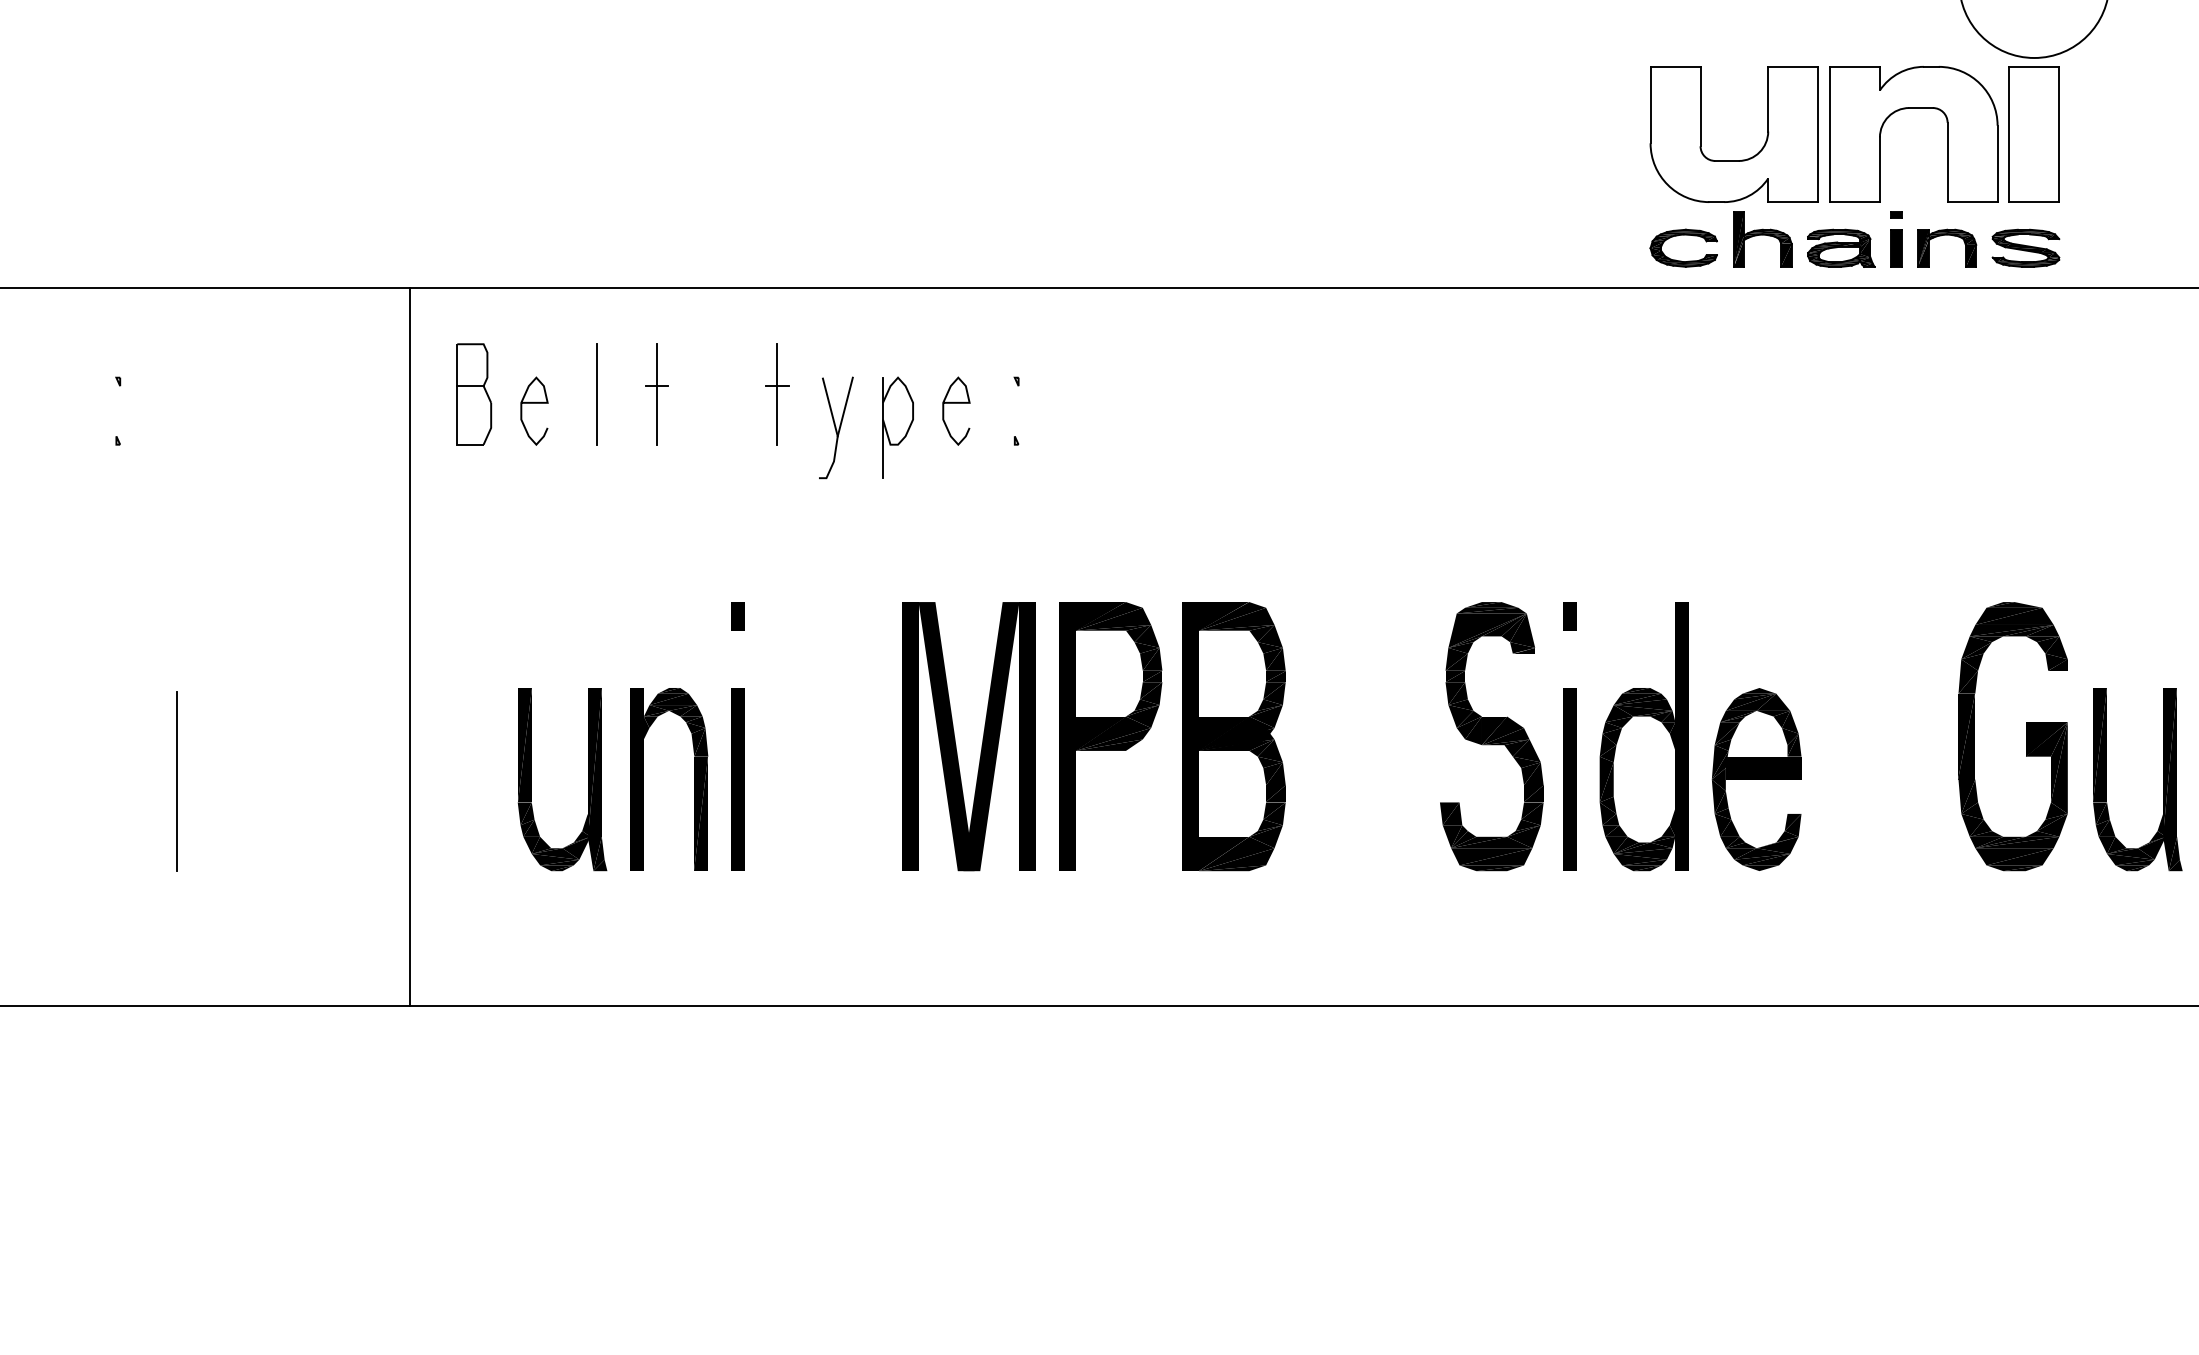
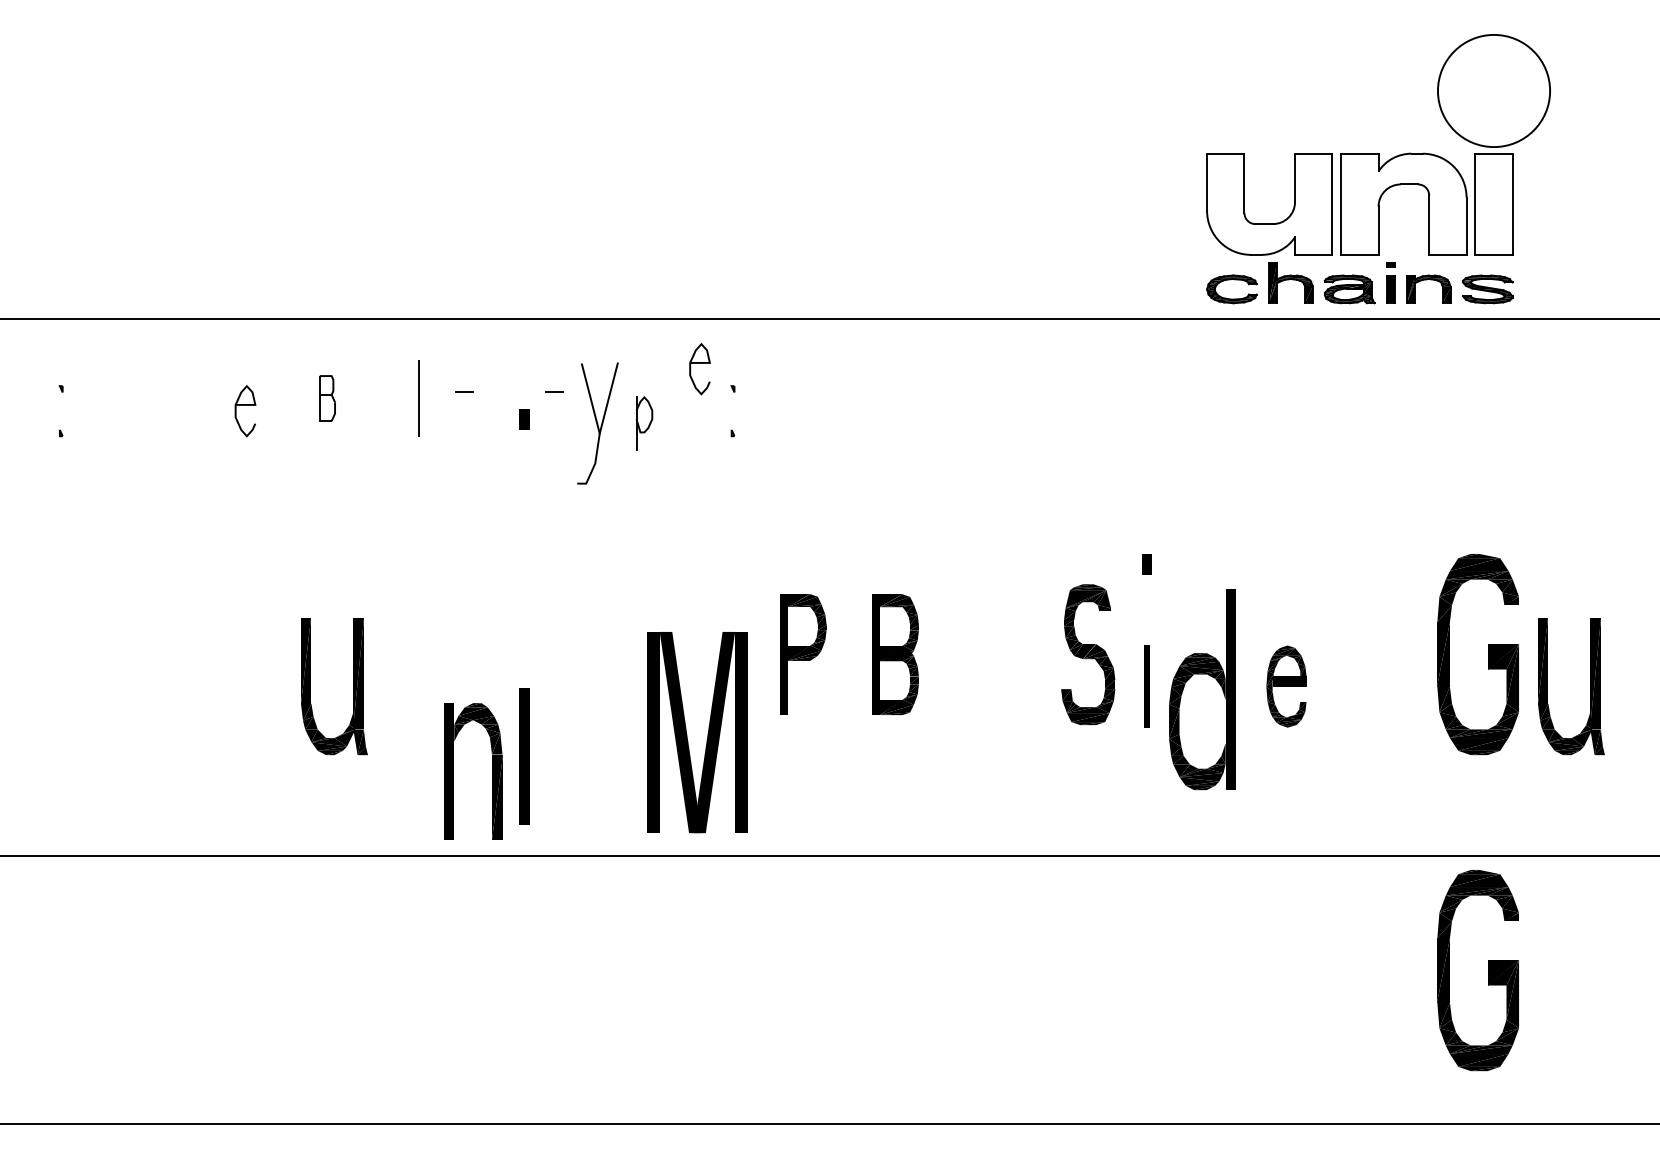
part: (474, 394) -> (327, 398), size x0.6
line: (657, 394) -> (464, 398), removed
line: (777, 394) -> (554, 398), removed
curve: (534, 403) -> (245, 405), moved
curve: (955, 403) -> (699, 363), moved
part: (836, 427) -> (598, 423), size x1.6
part: (898, 427) -> (644, 423), size x0.7
part: (737, 616) -> (524, 419), moved
line: (410, 646) -> (279, 587), removed
part: (1110, 736) -> (803, 654), size x0.6
part: (1233, 736) -> (895, 654), size x0.6
part: (1490, 736) -> (1087, 654), size x0.7
part: (1644, 736) -> (1202, 689), moved
part: (982, 737) -> (707, 733), moved
part: (587, 779) -> (353, 686), moved
part: (694, 779) -> (492, 771), moved
part: (737, 779) -> (524, 756), moved
part: (1569, 779) -> (1146, 686), size x0.6
part: (1756, 779) -> (1286, 686), size x0.6
line: (177, 782) -> (105, 688), removed
part: (2026, 1159) -> (1488, 970), added

